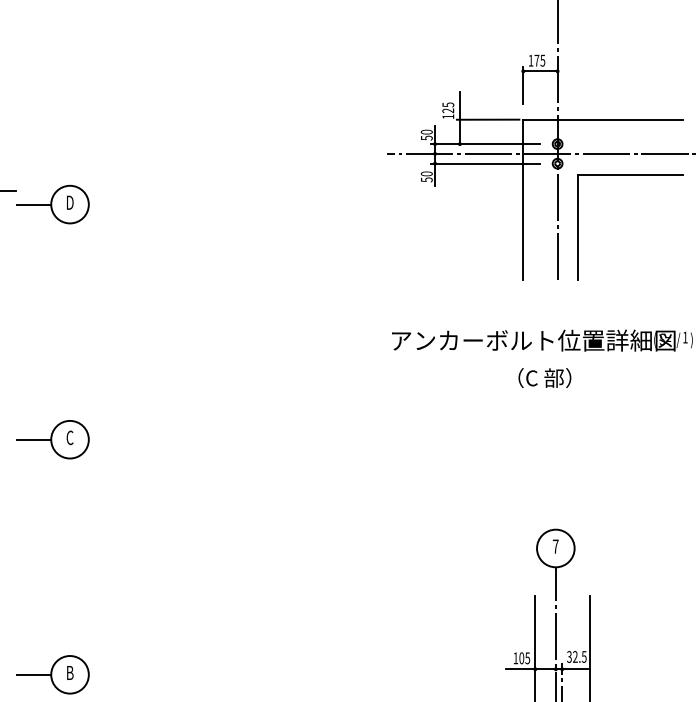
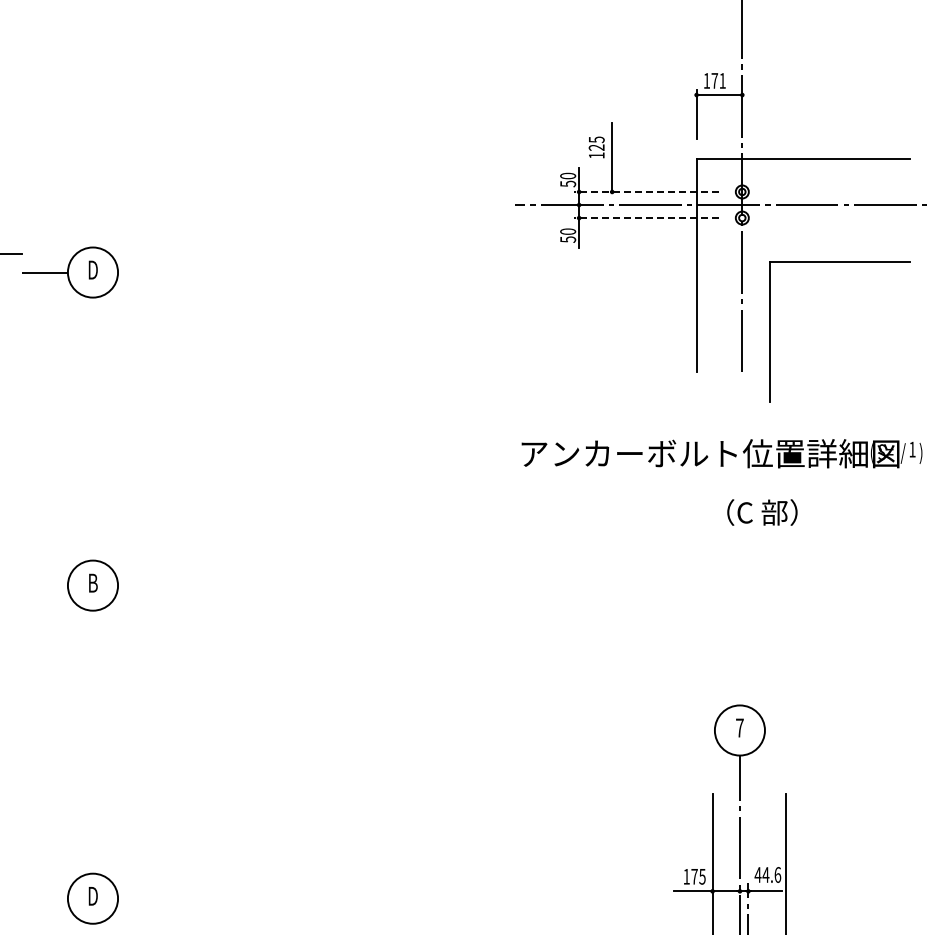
text: (542, 60) -> (722, 80), 175 -> 171
line: (487, 119) -> (649, 159), removed
line: (484, 143) -> (645, 191), solid -> dashed
line: (484, 164) -> (645, 218), solid -> dashed
part: (630, 174) -> (839, 262), moved
text: (544, 378) -> (762, 512), moved
text: (69, 437) -> (92, 582), C -> B
line: (33, 439) -> (44, 585), removed
text: (576, 656) -> (767, 874), 32.5 -> 44.6
text: (521, 658) -> (694, 876), 105 -> 175
text: (69, 673) -> (92, 896), B -> D
line: (33, 674) -> (44, 898), removed

